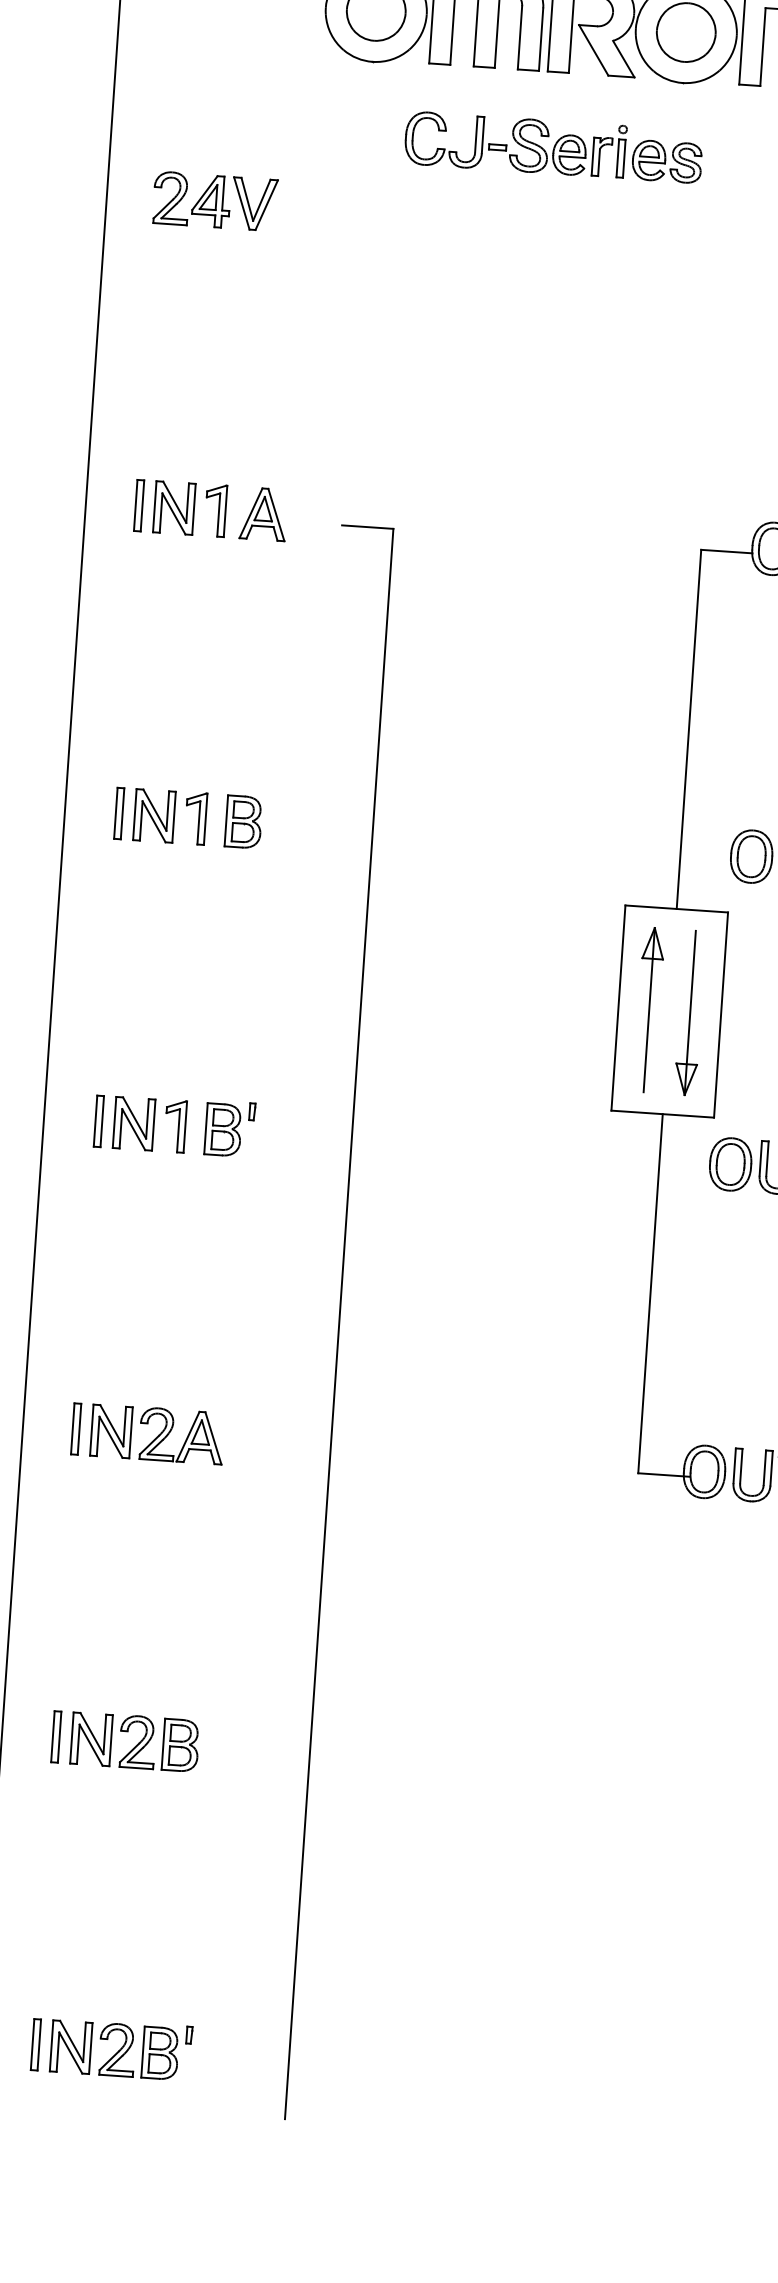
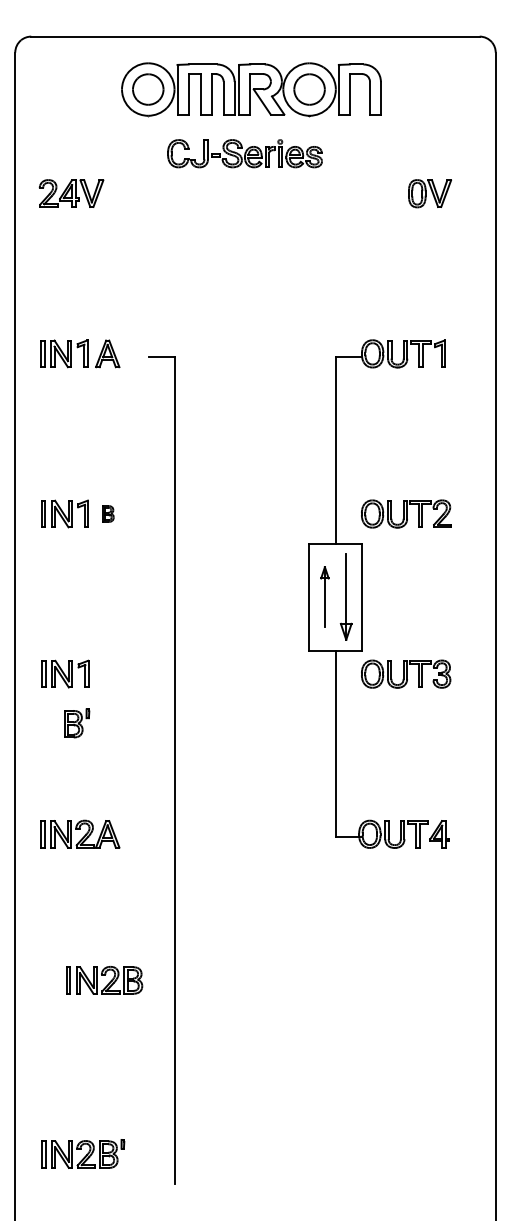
part: (244, 821) -> (108, 513), size x0.6
part: (648, 1008) -> (324, 596), size x0.7
part: (230, 1129) -> (77, 723), moved
part: (125, 1741) -> (104, 980), moved

